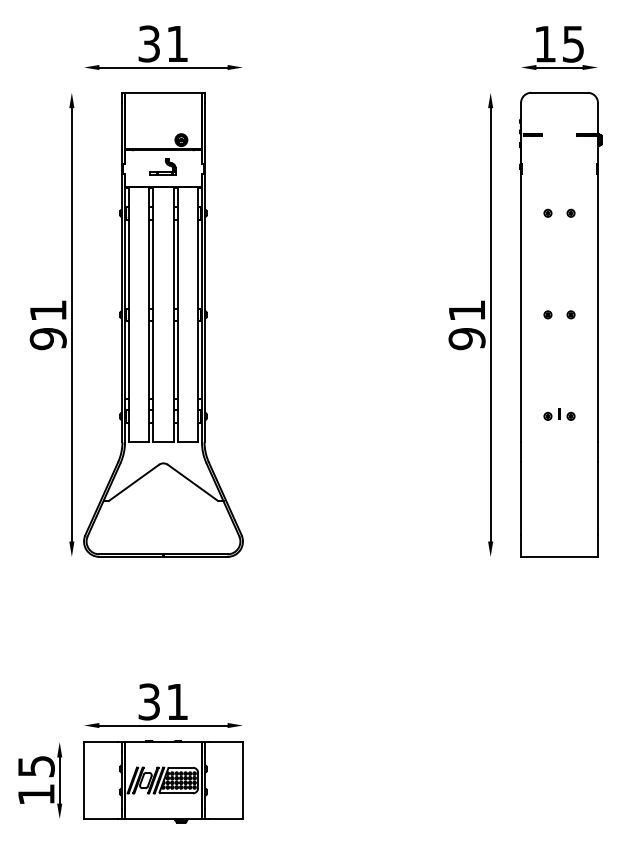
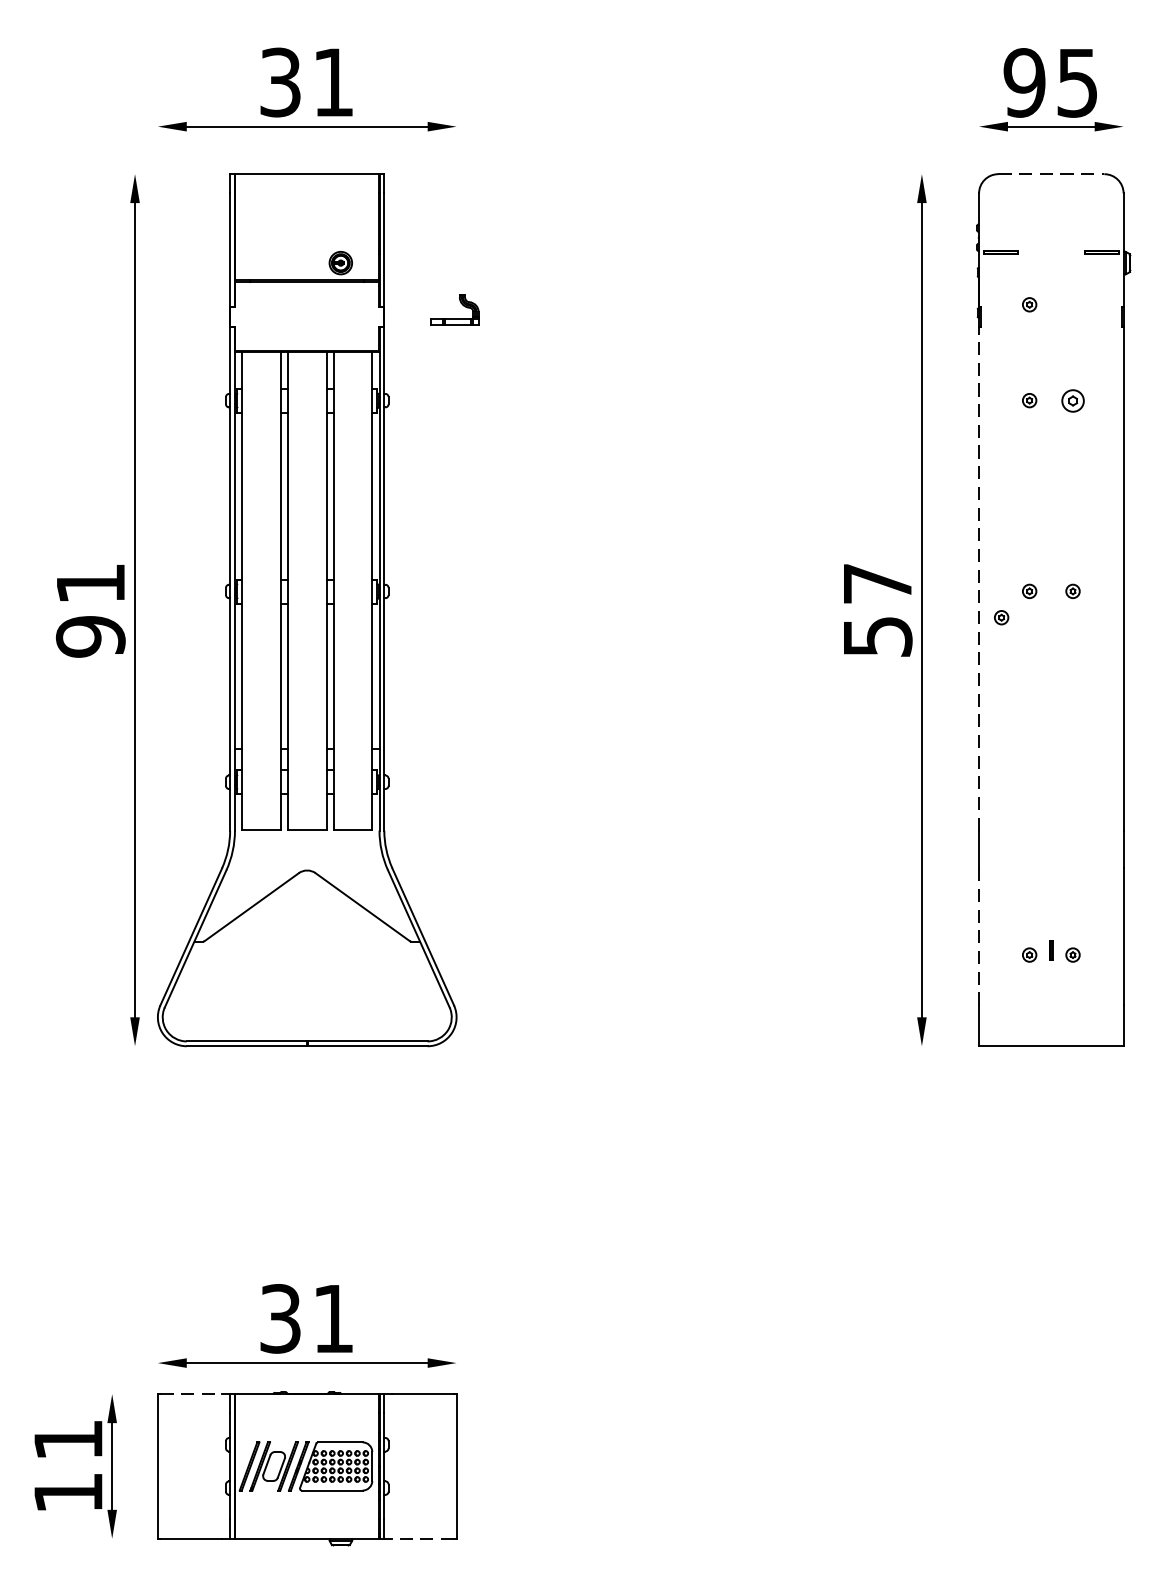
text: (545, 43) -> (1025, 81), 15 -> 95
line: (560, 92) -> (1053, 173), solid -> dashed
part: (547, 161) -> (1028, 303), added
part: (162, 166) -> (453, 308), moved
part: (570, 212) -> (1071, 399), size x1.6
line: (521, 307) -> (979, 577), solid -> dashed
text: (466, 325) -> (876, 611), 91 -> 57
part: (532, 328) -> (1000, 617), added
part: (559, 414) -> (1051, 951), moved
line: (521, 498) -> (979, 936), solid -> dashed
line: (102, 742) -> (192, 1394), solid -> dashed
text: (36, 766) -> (68, 1440), 15 -> 11
line: (224, 819) -> (421, 1539), solid -> dashed

